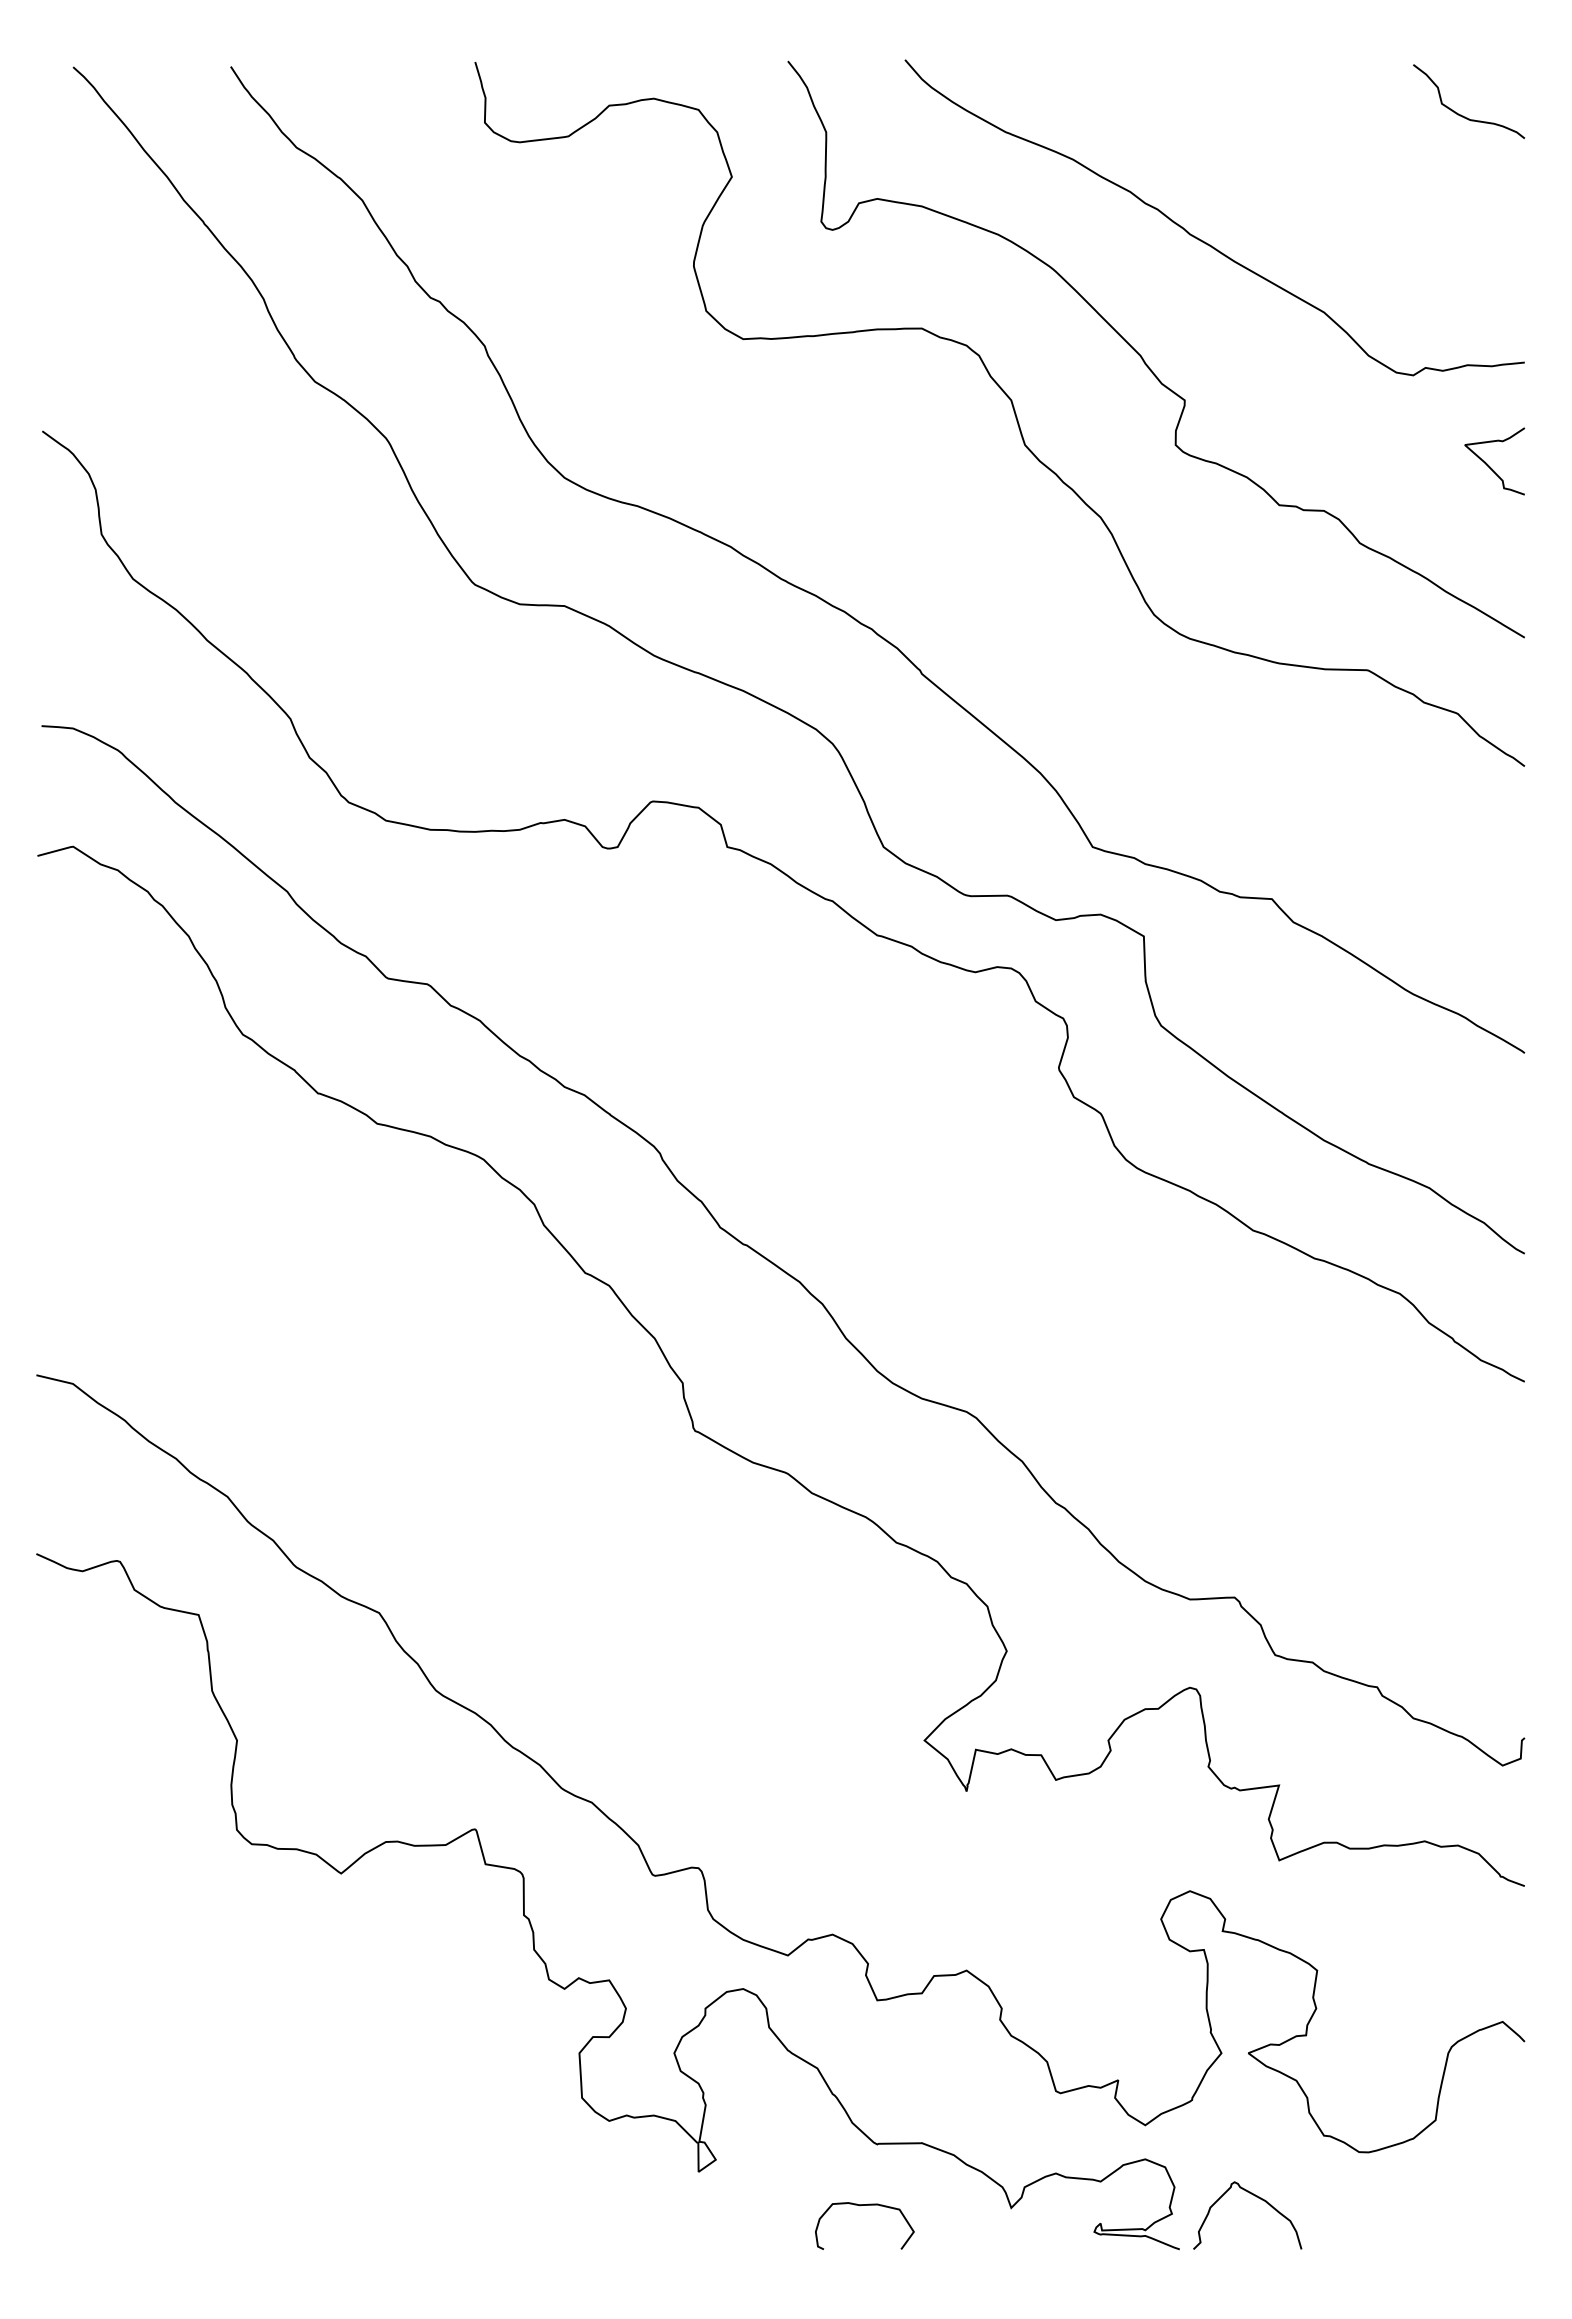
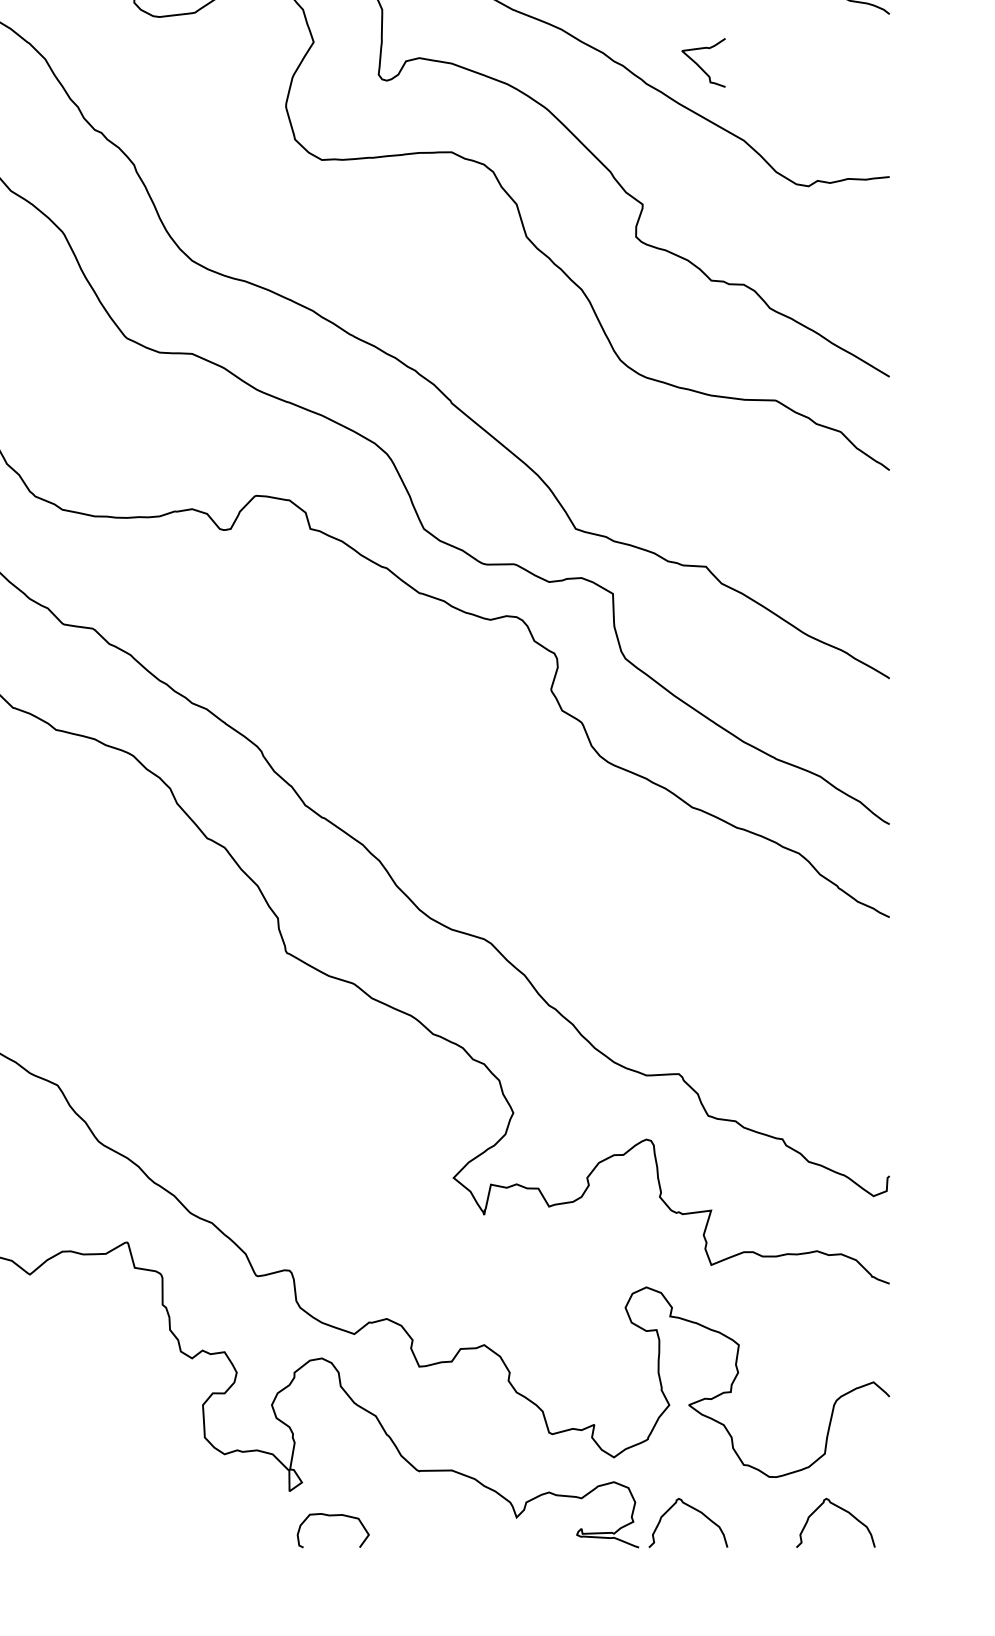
curve: (1489, 465) -> (699, 65), moved
curve: (1459, 2197) -> (842, 1509), added
curve: (859, 2206) -> (329, 1516), moved

